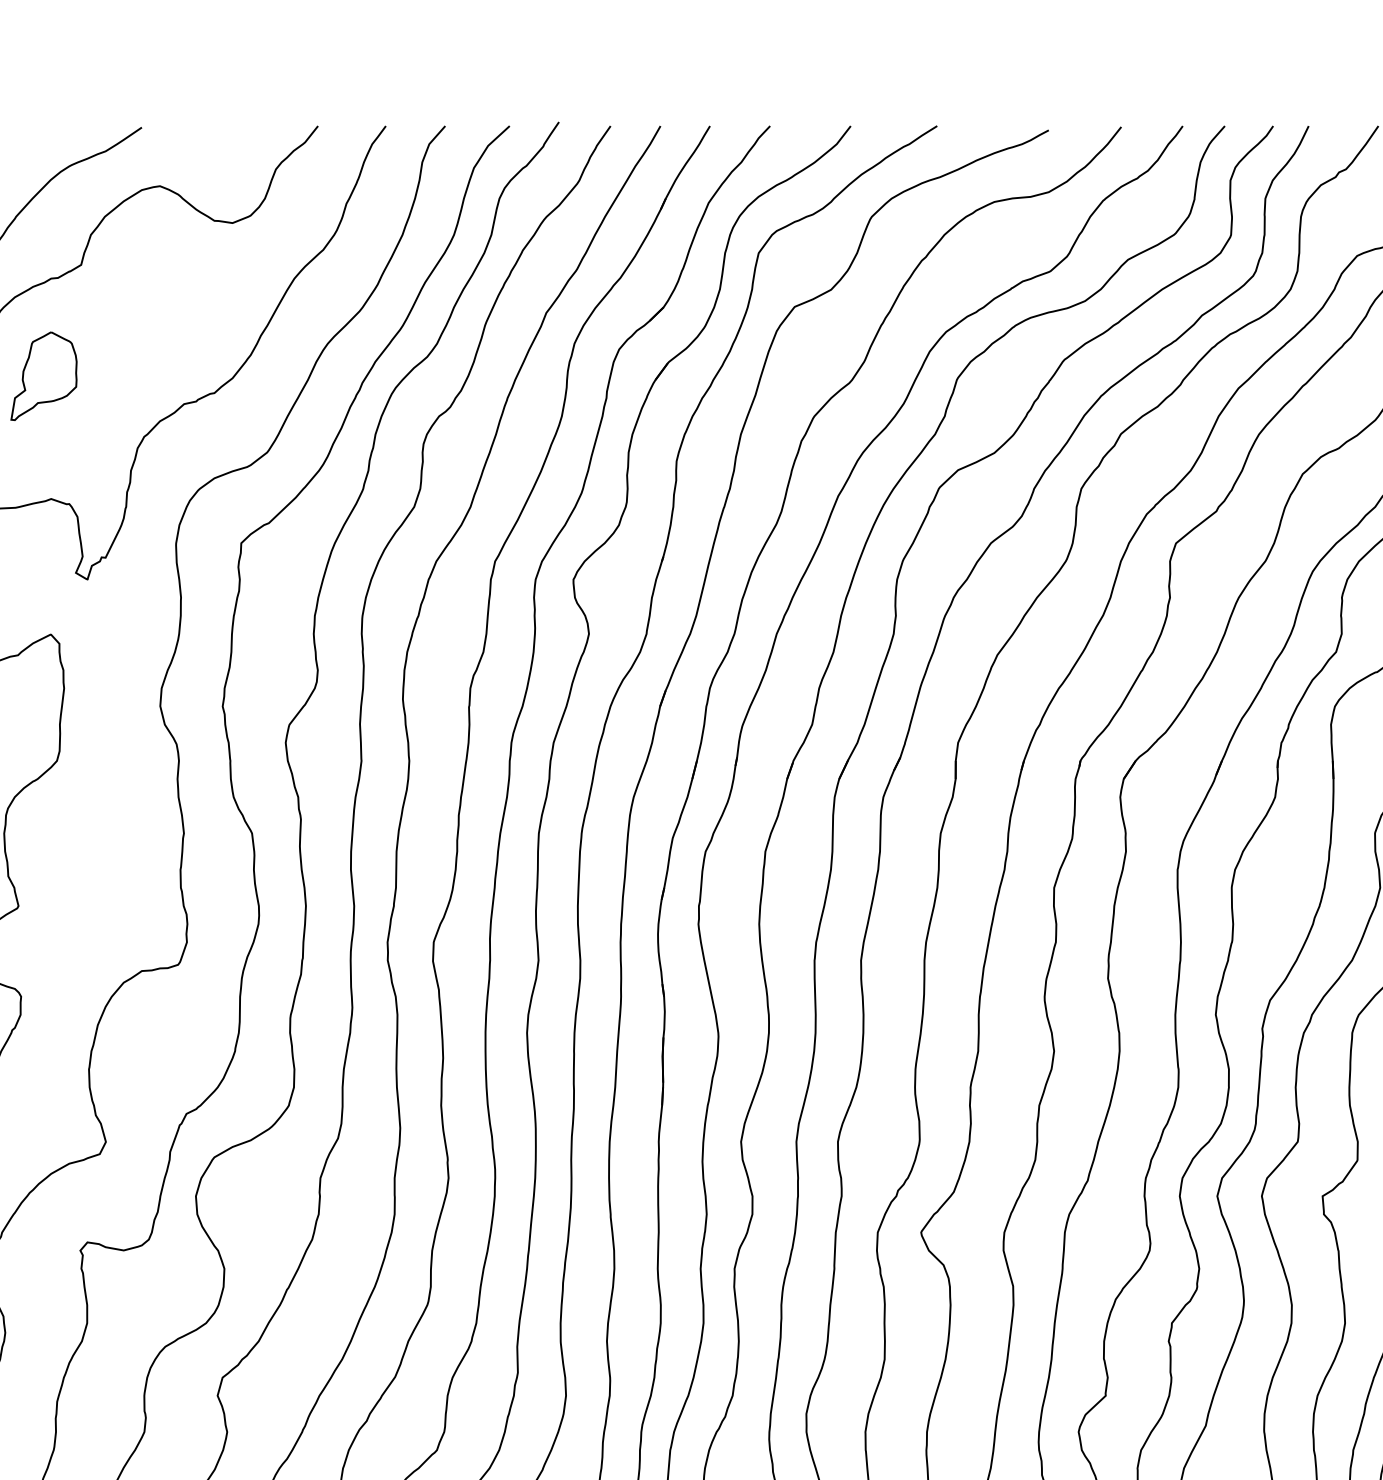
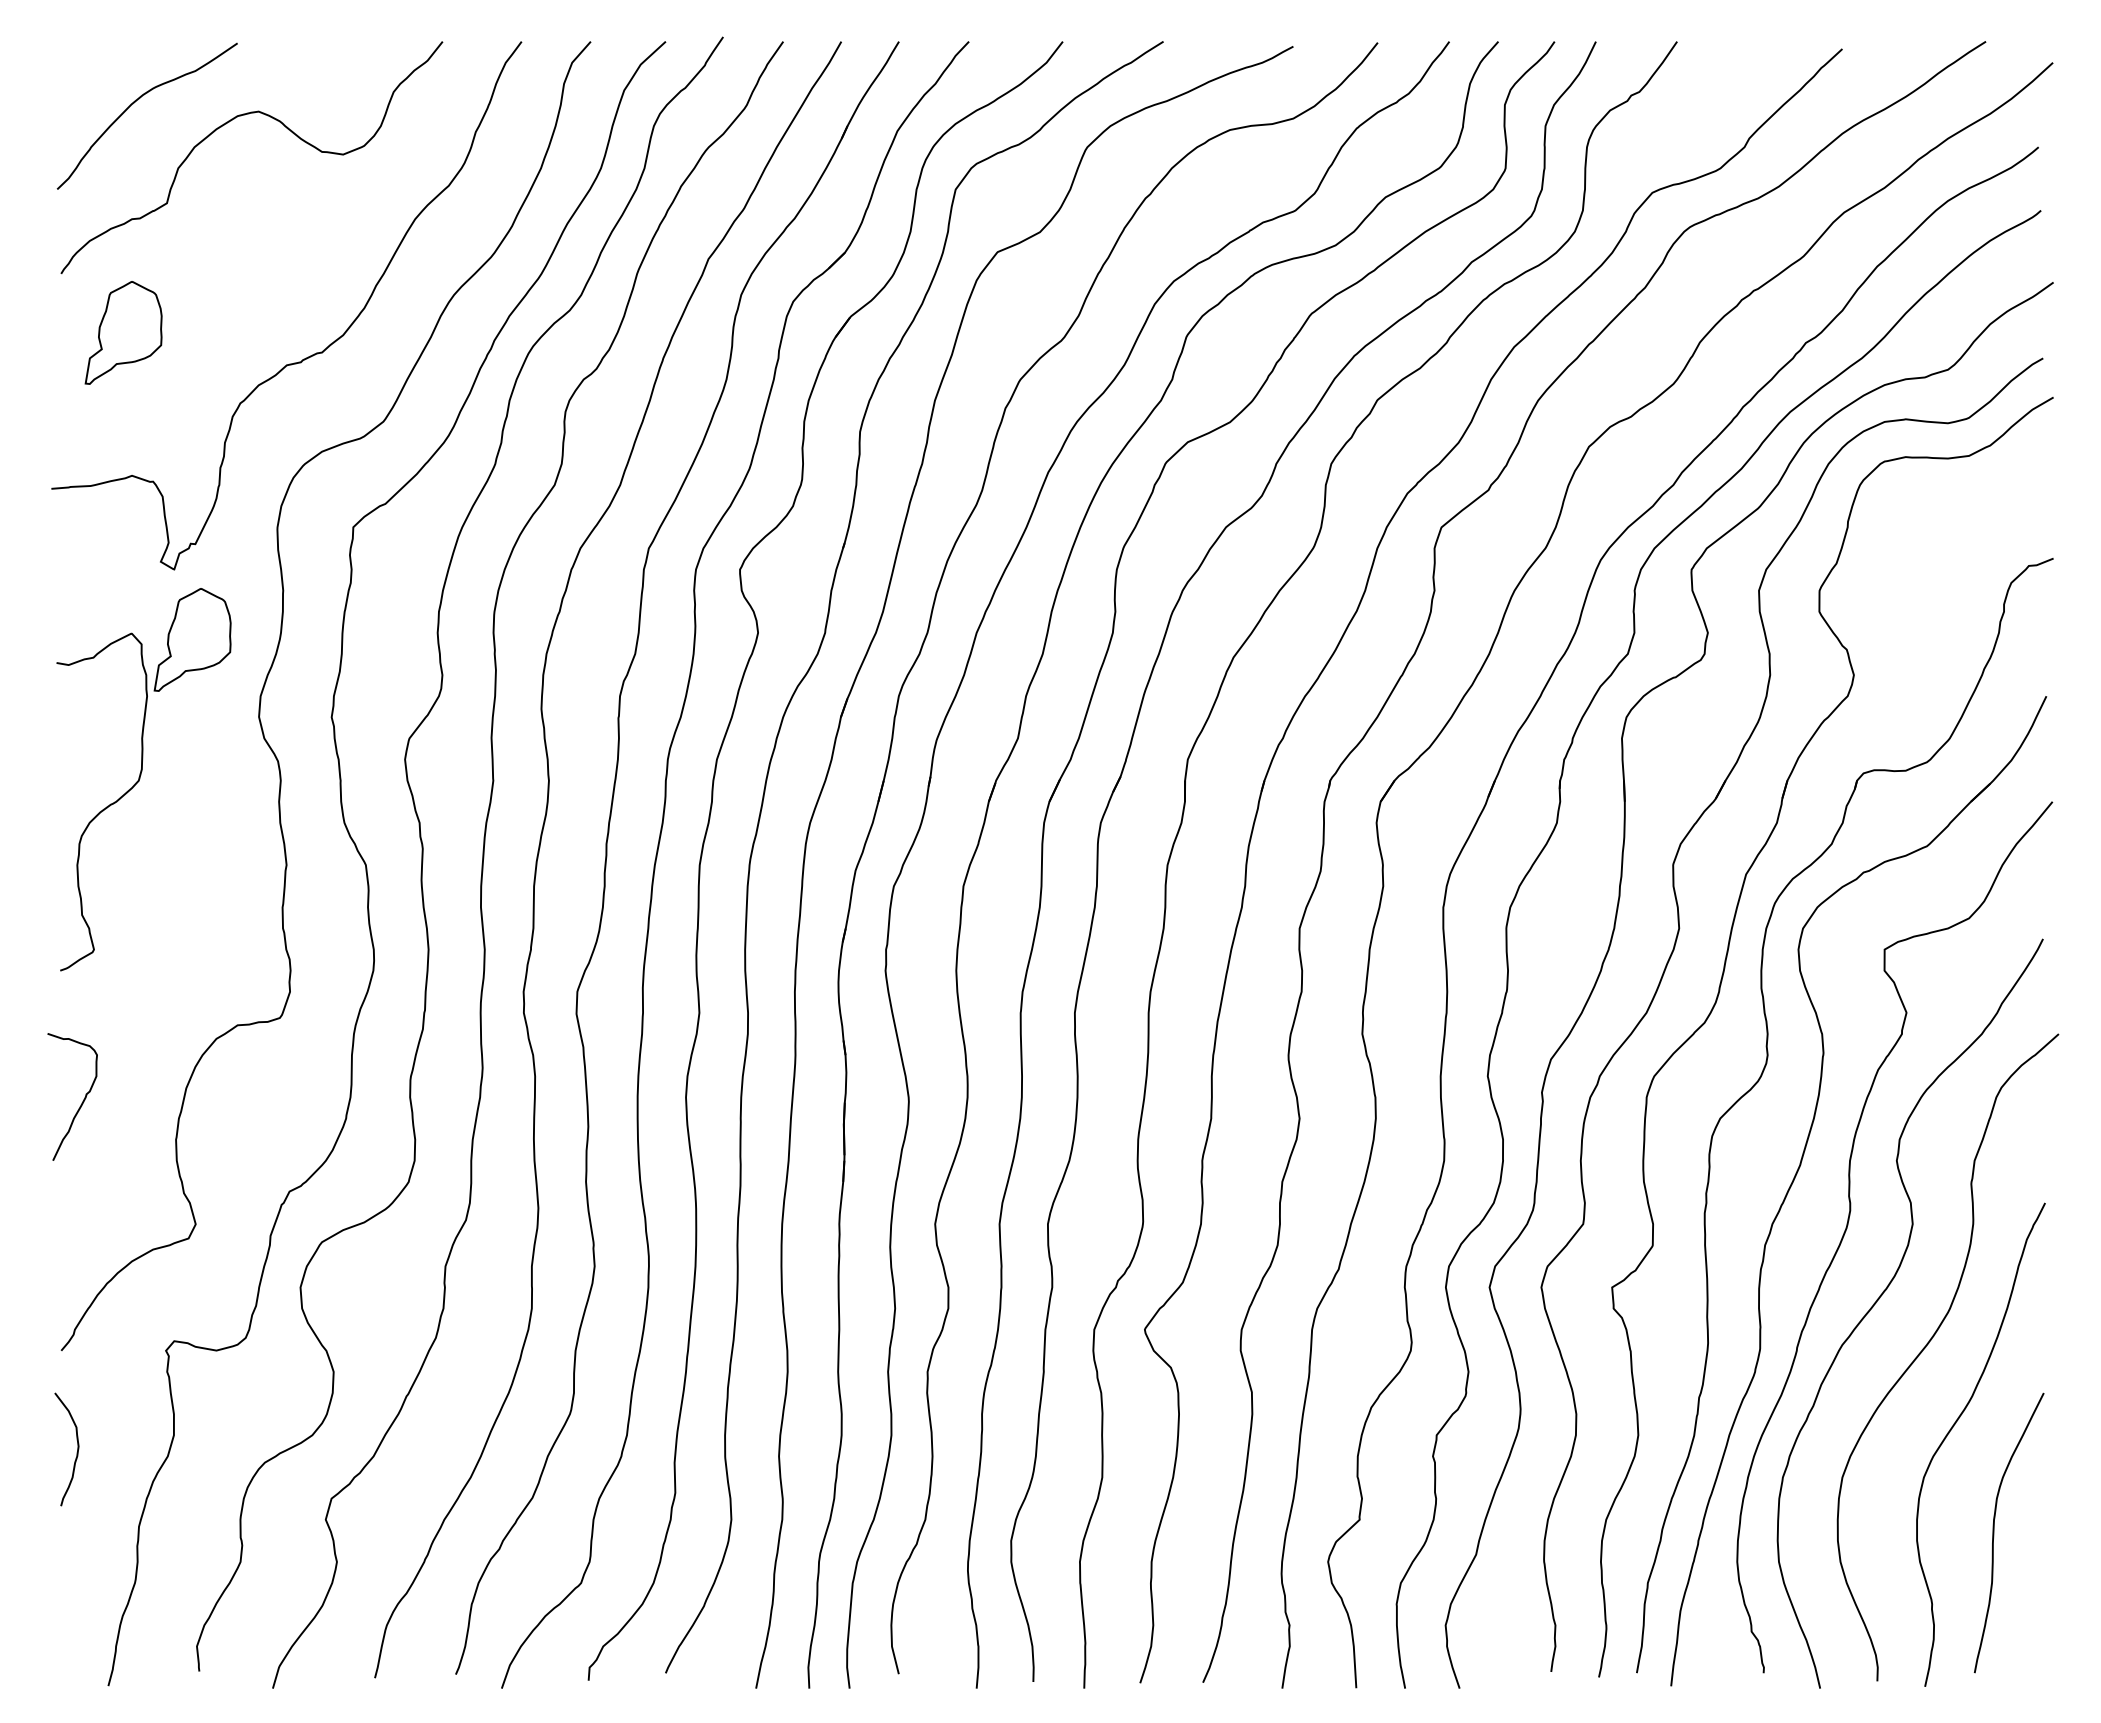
part: (103, 639) -> (192, 639), added

